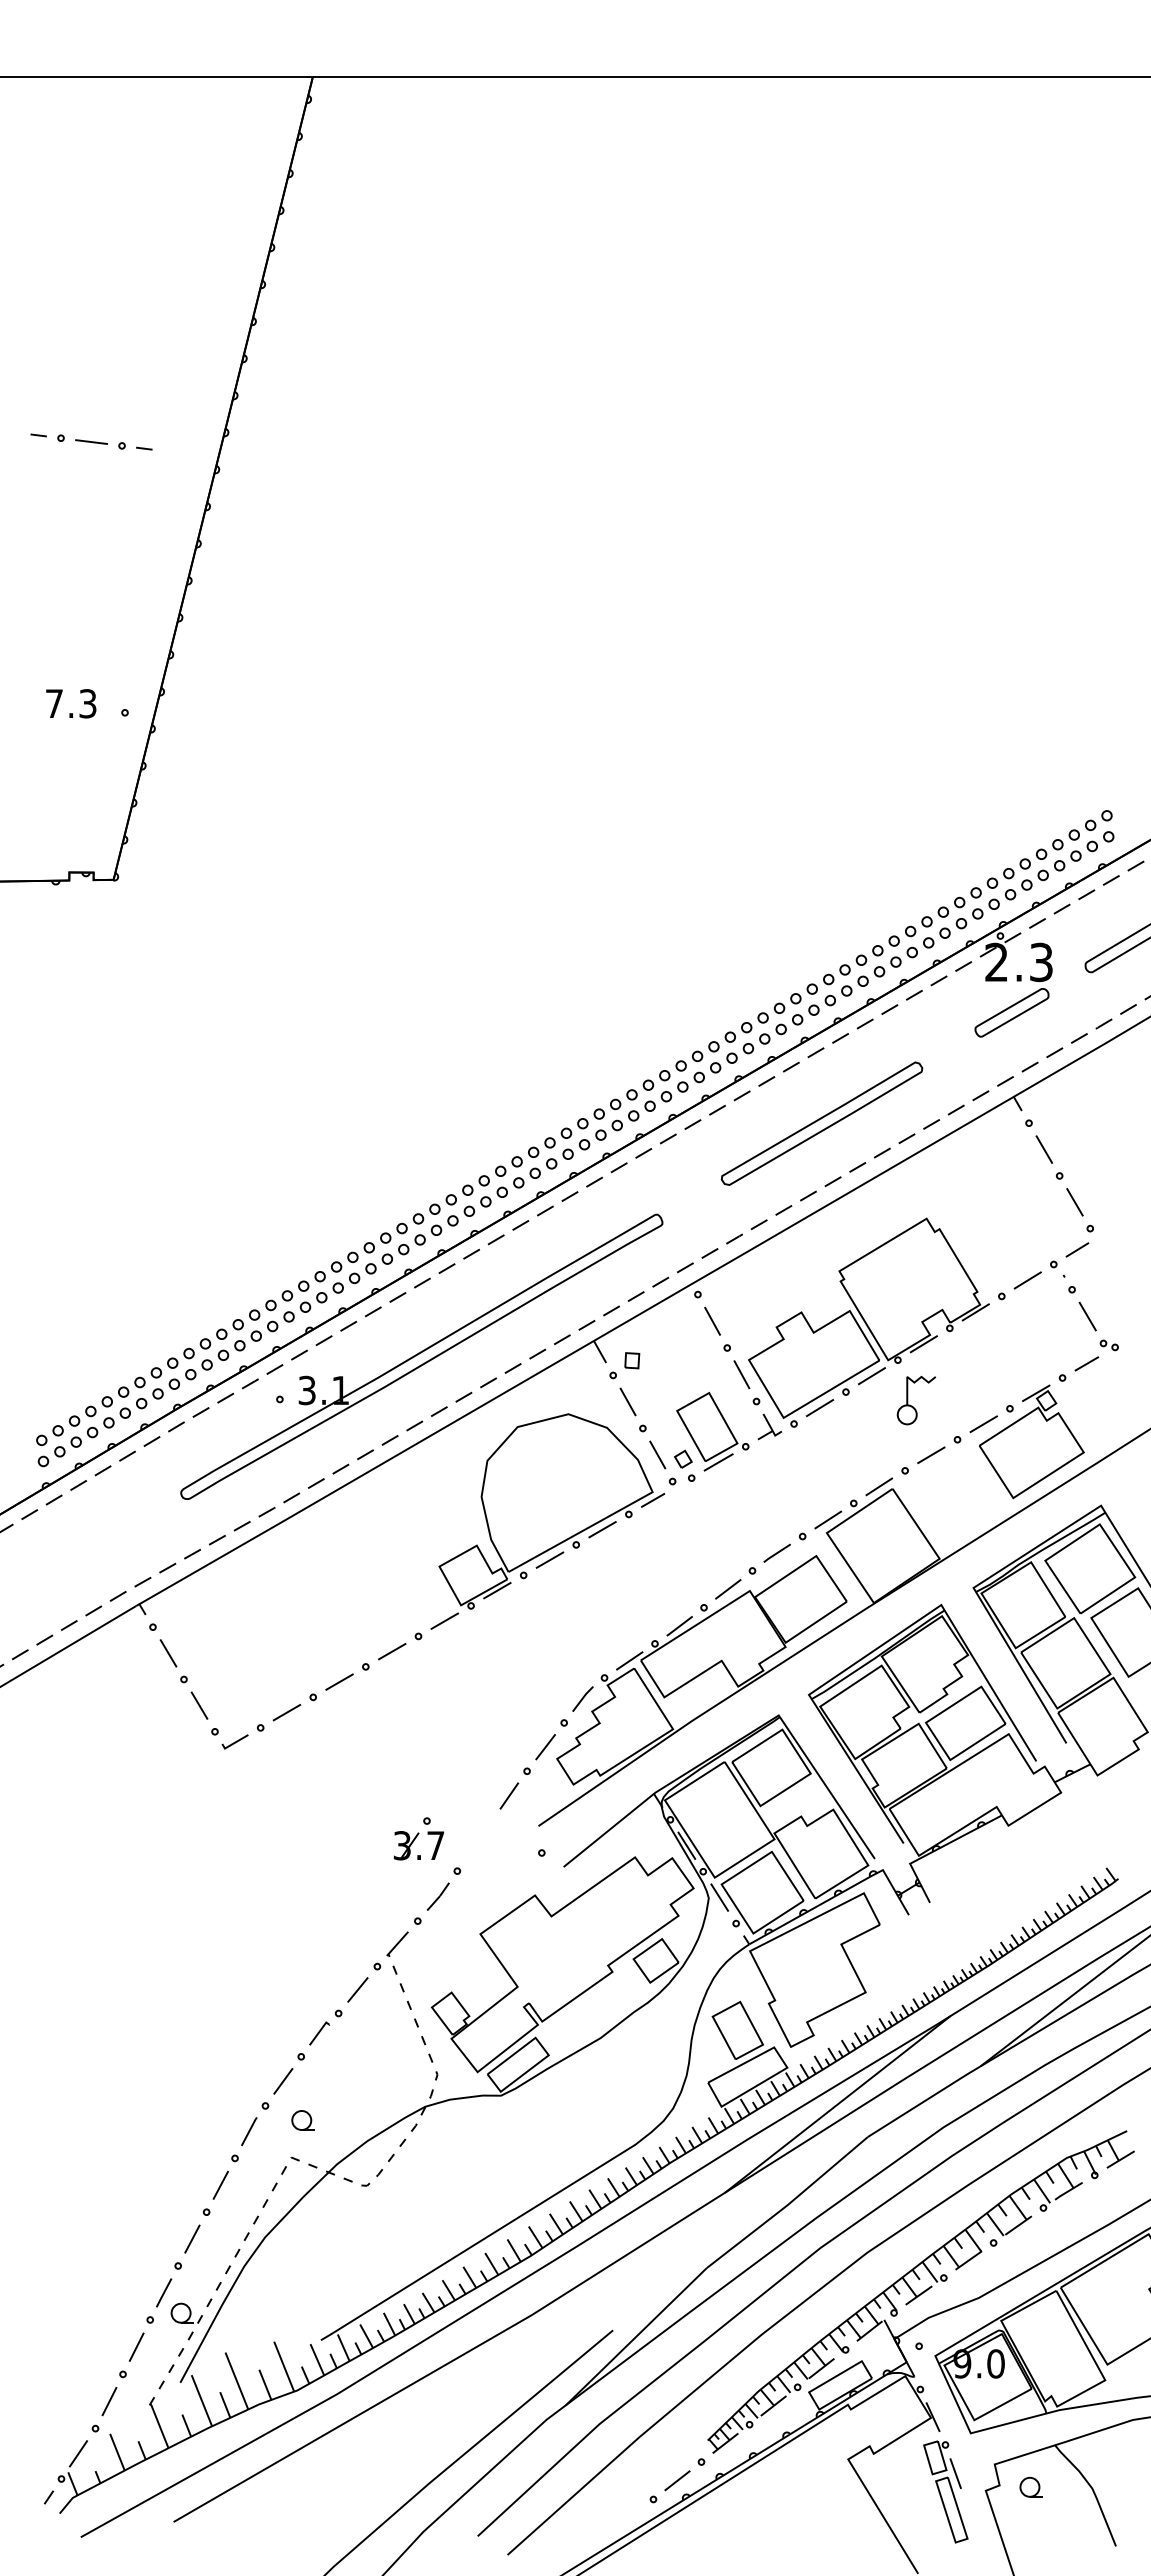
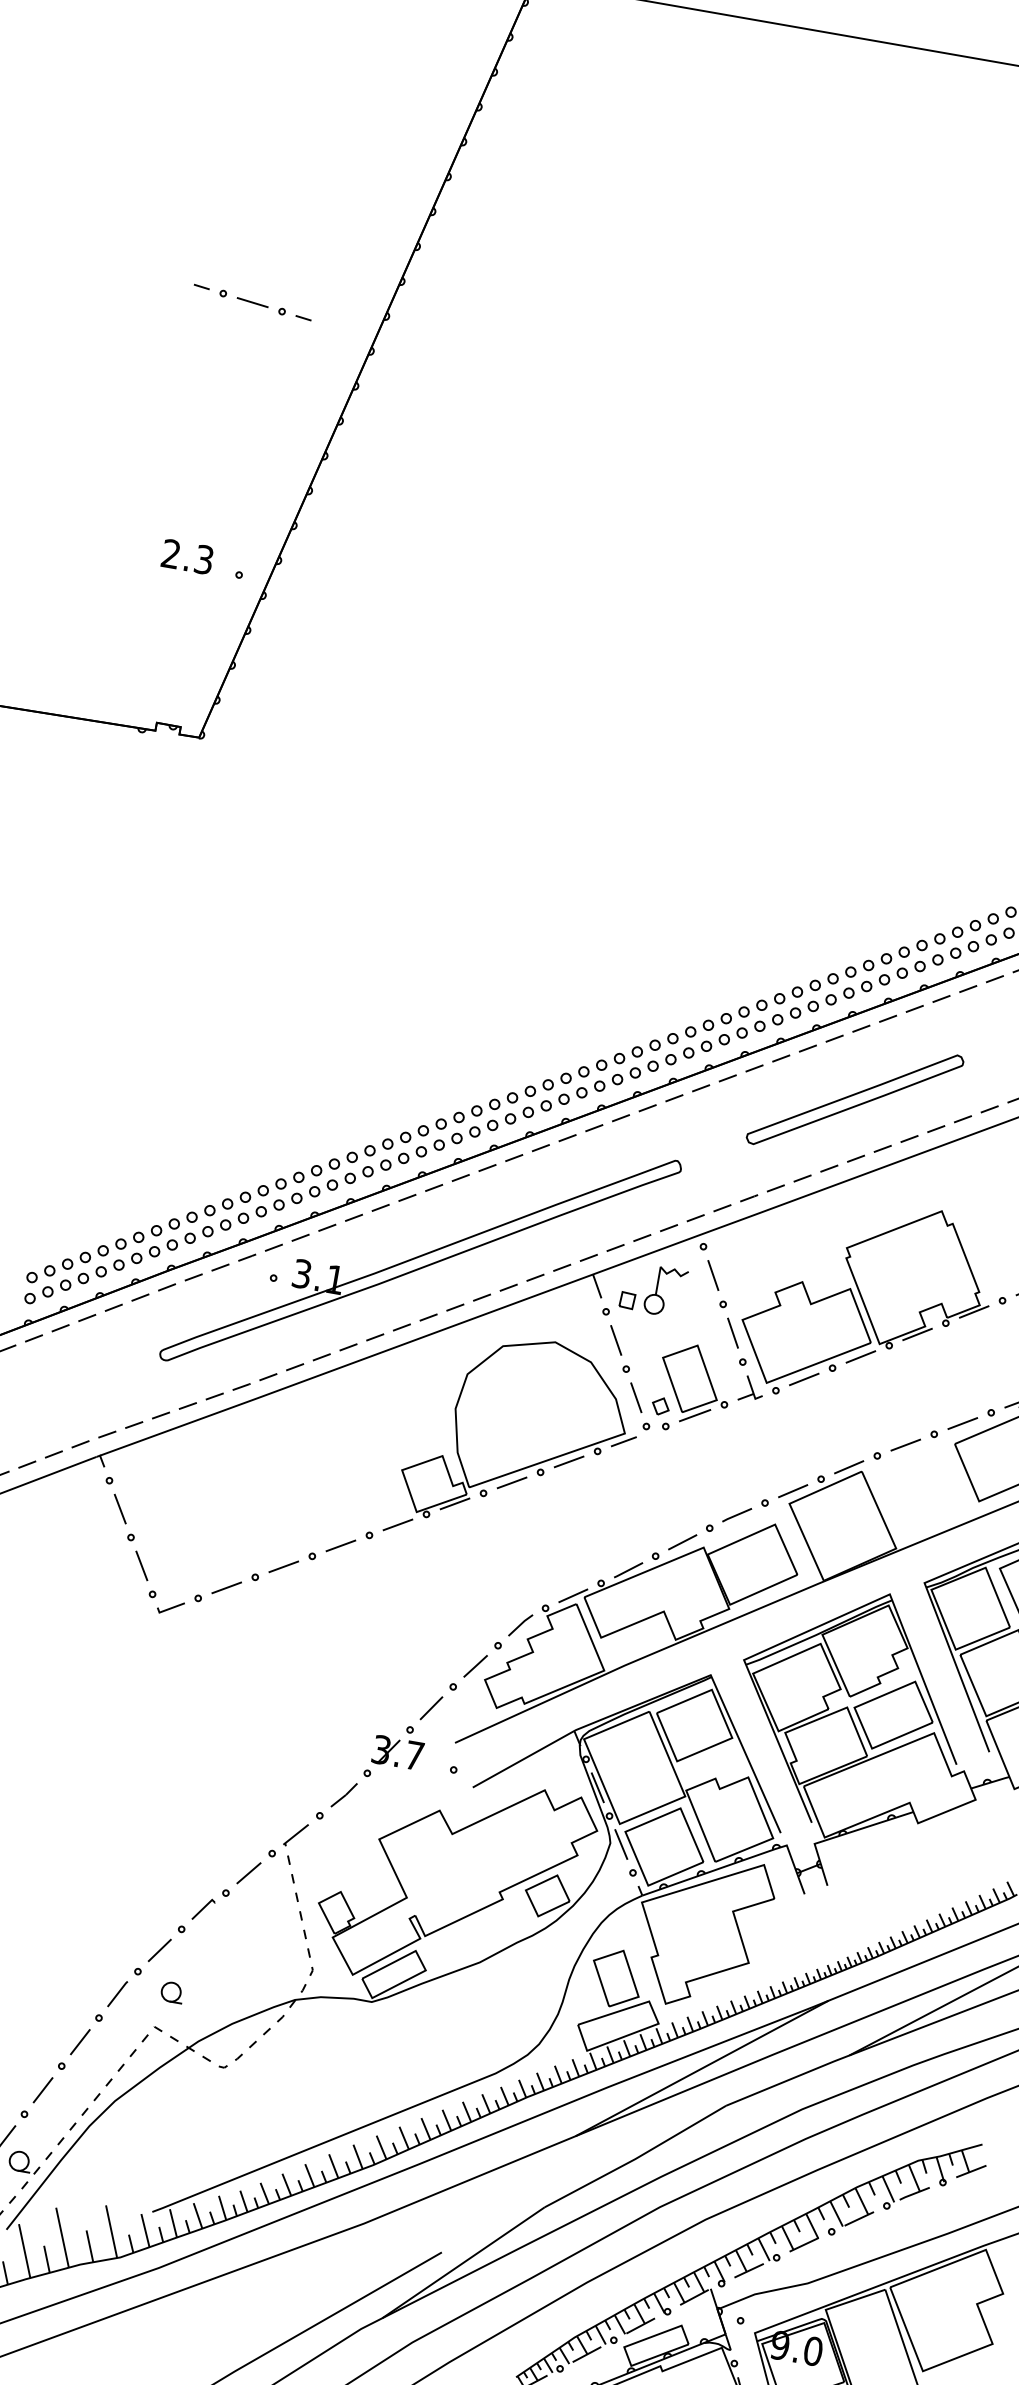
text: (54, 703) -> (171, 553), 7.3 -> 2.3
part: (912, 1405) -> (660, 1296), moved
part: (419, 1838) -> (399, 1745), moved

